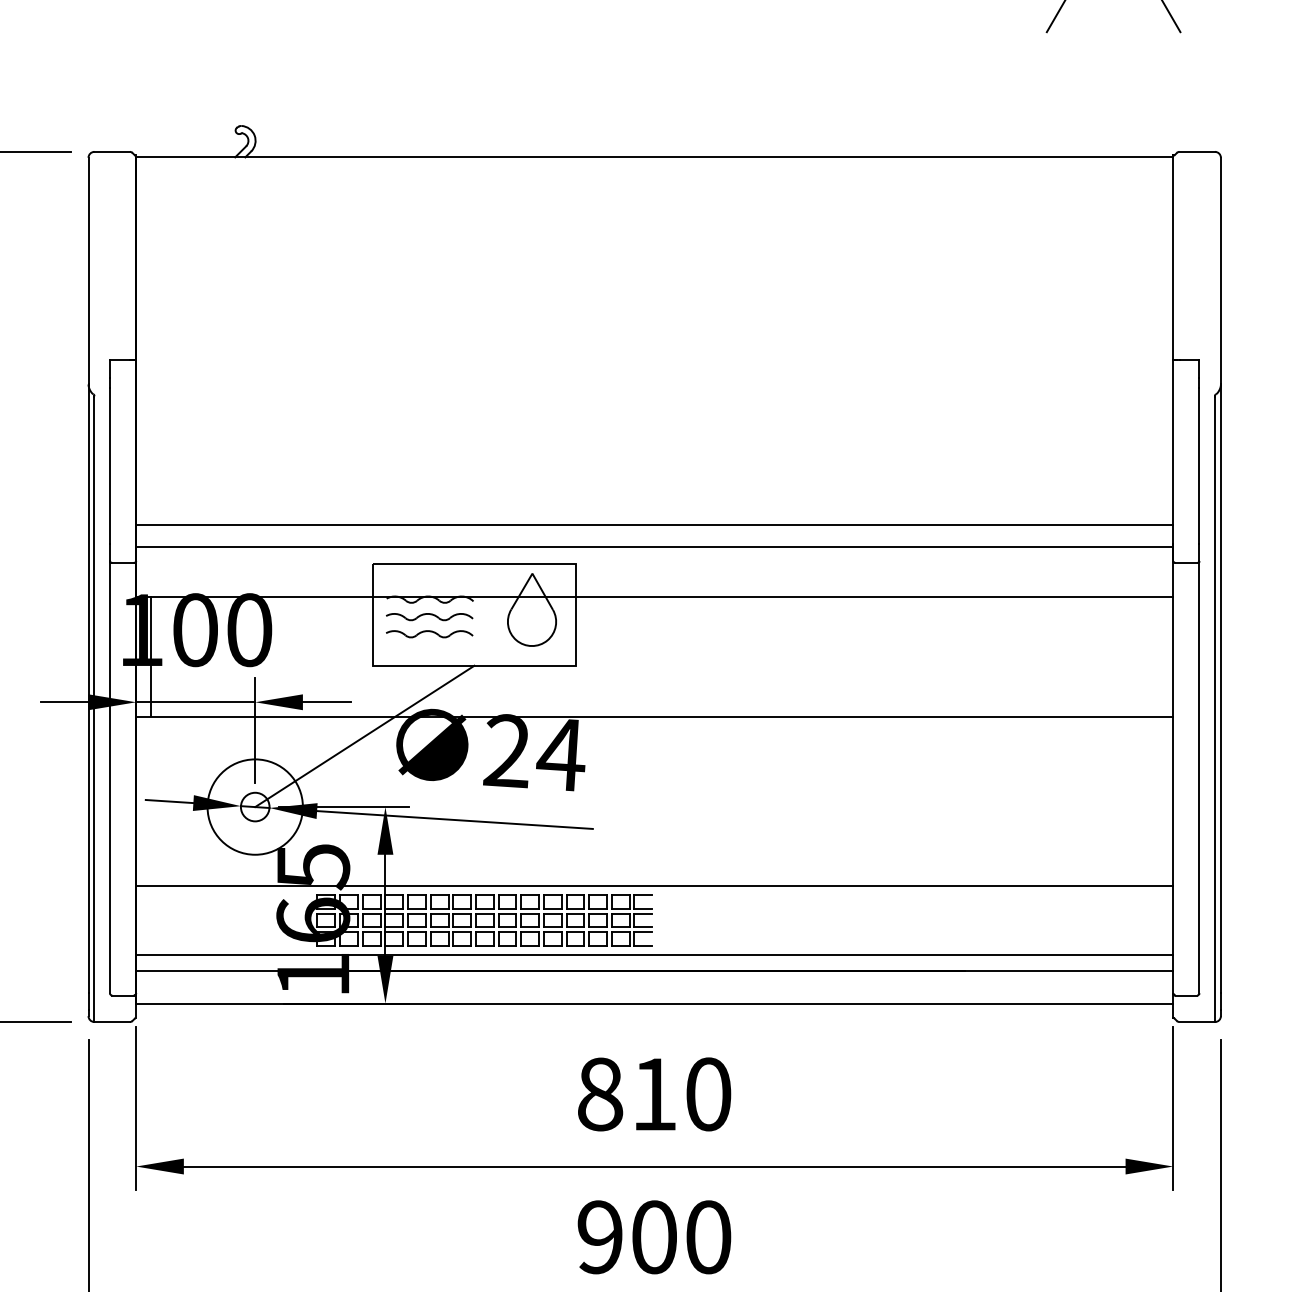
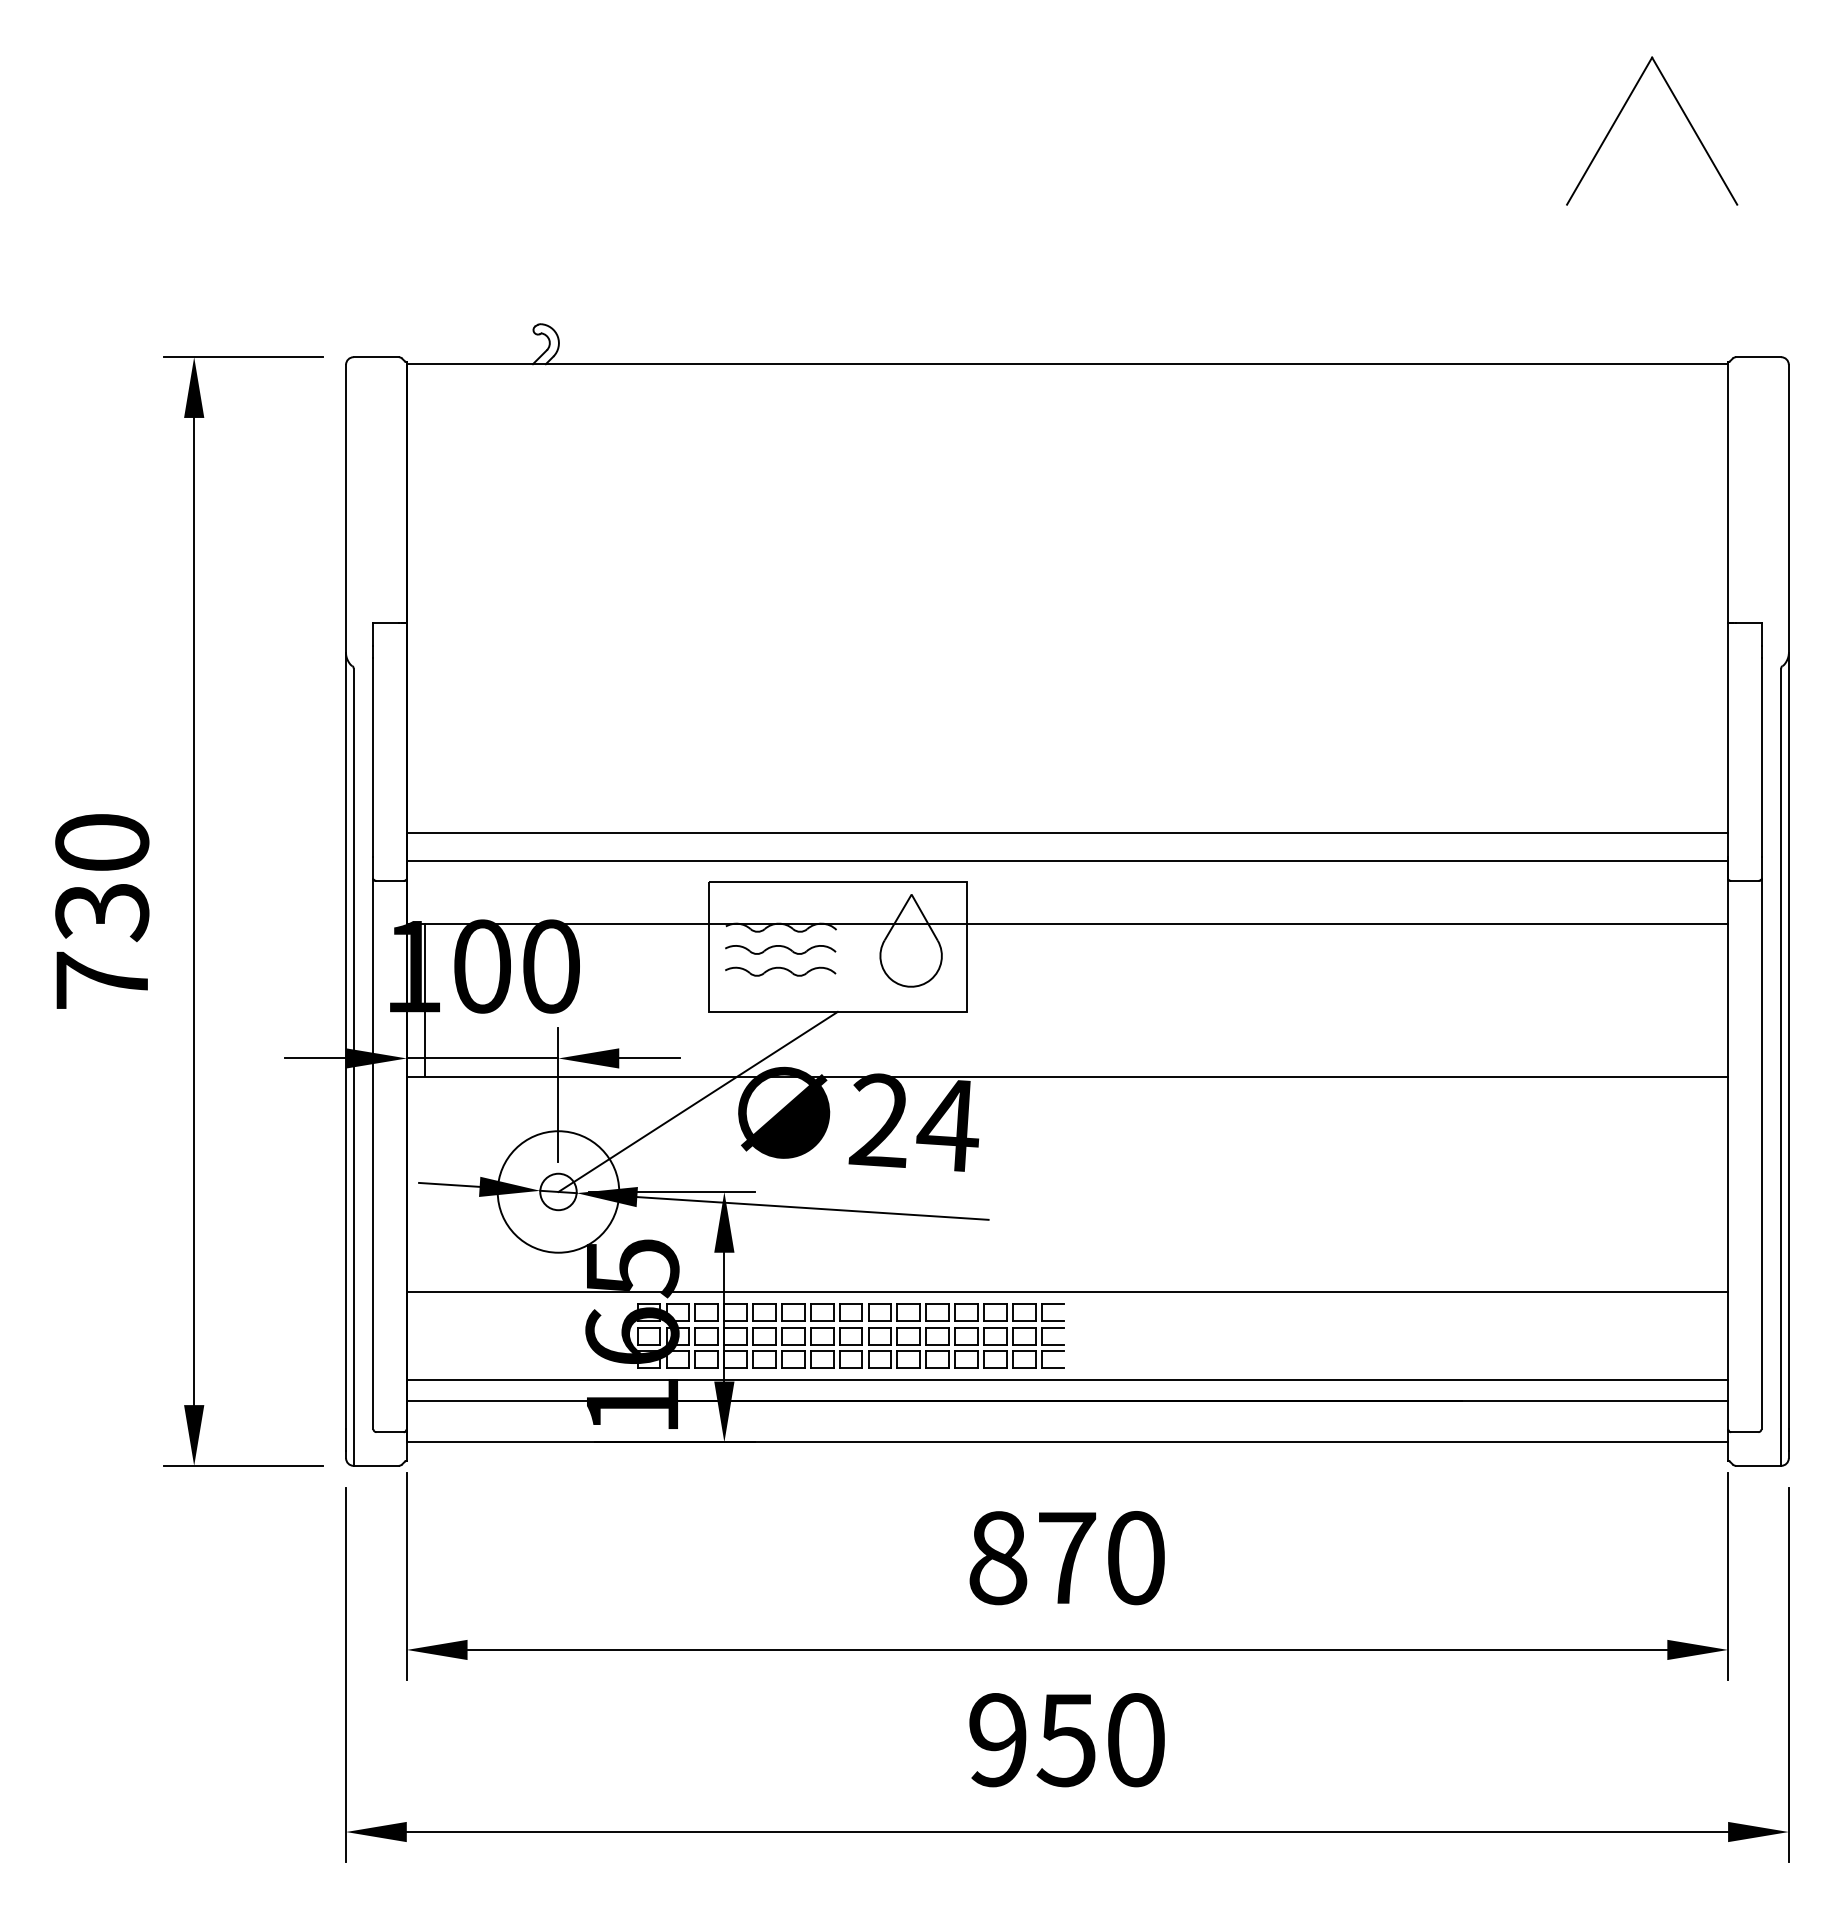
text: (654, 1093) -> (1067, 1557), 810 -> 870
text: (653, 1237) -> (1065, 1740), 900 -> 950

